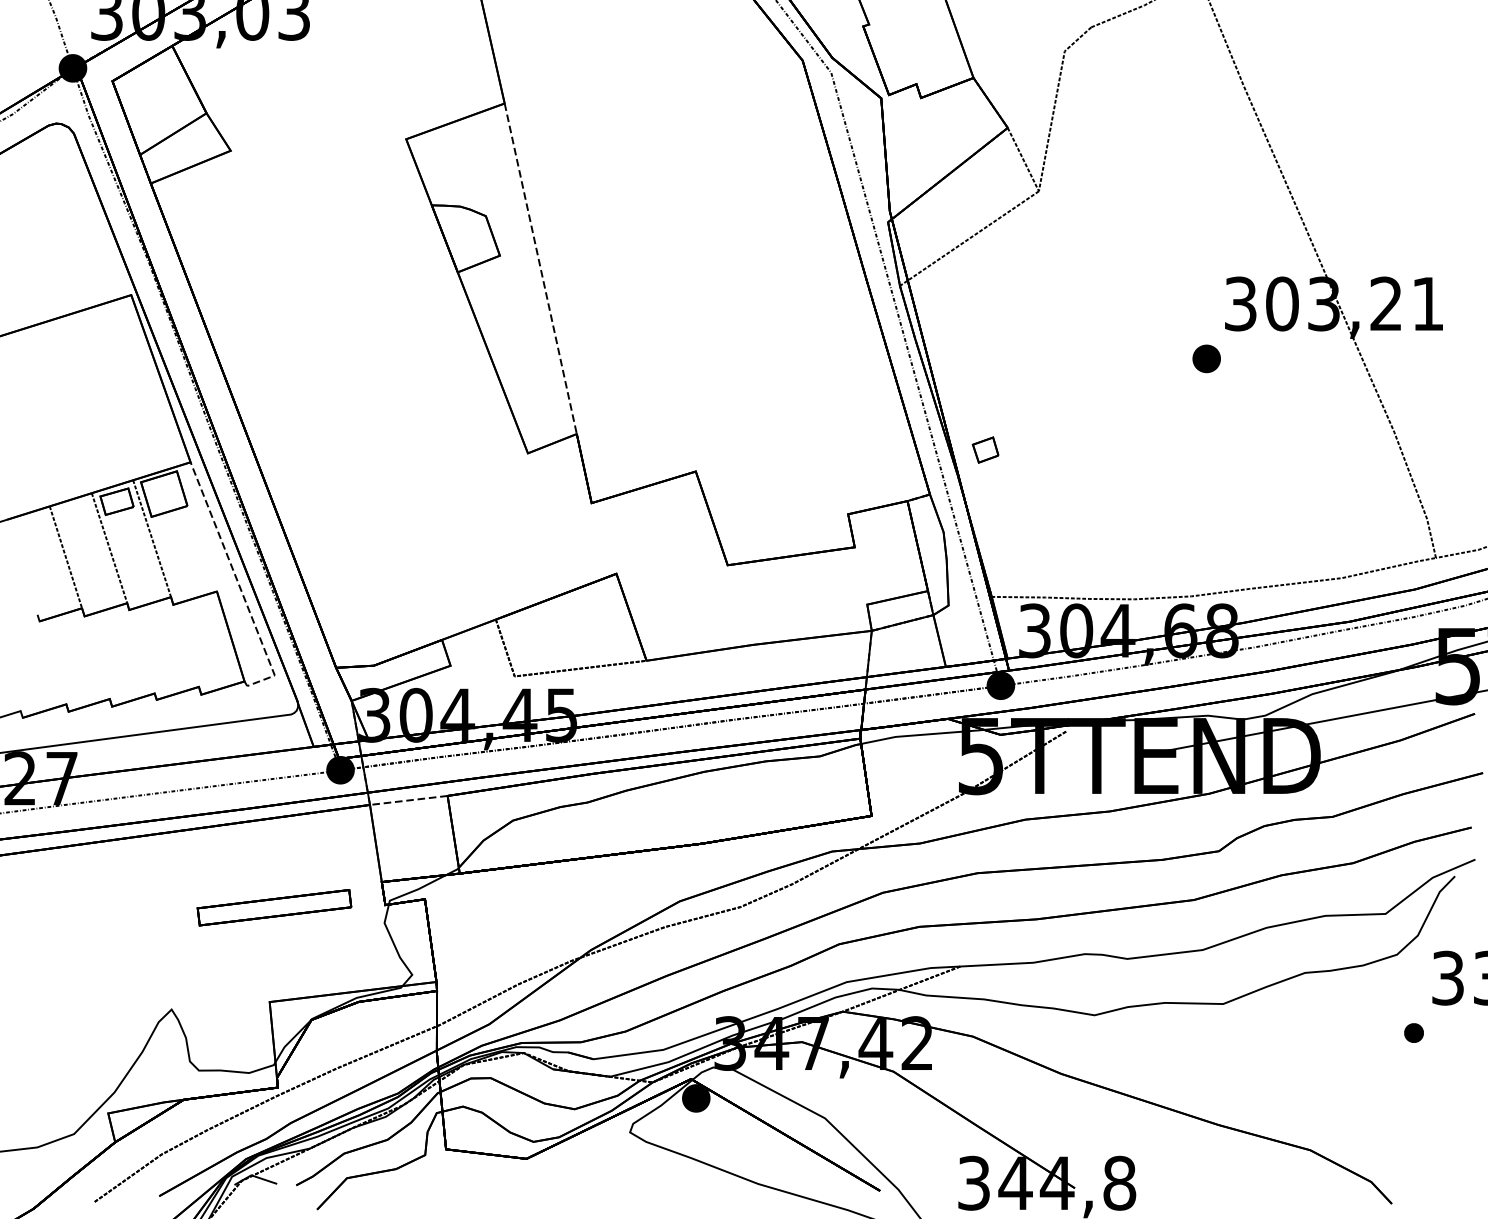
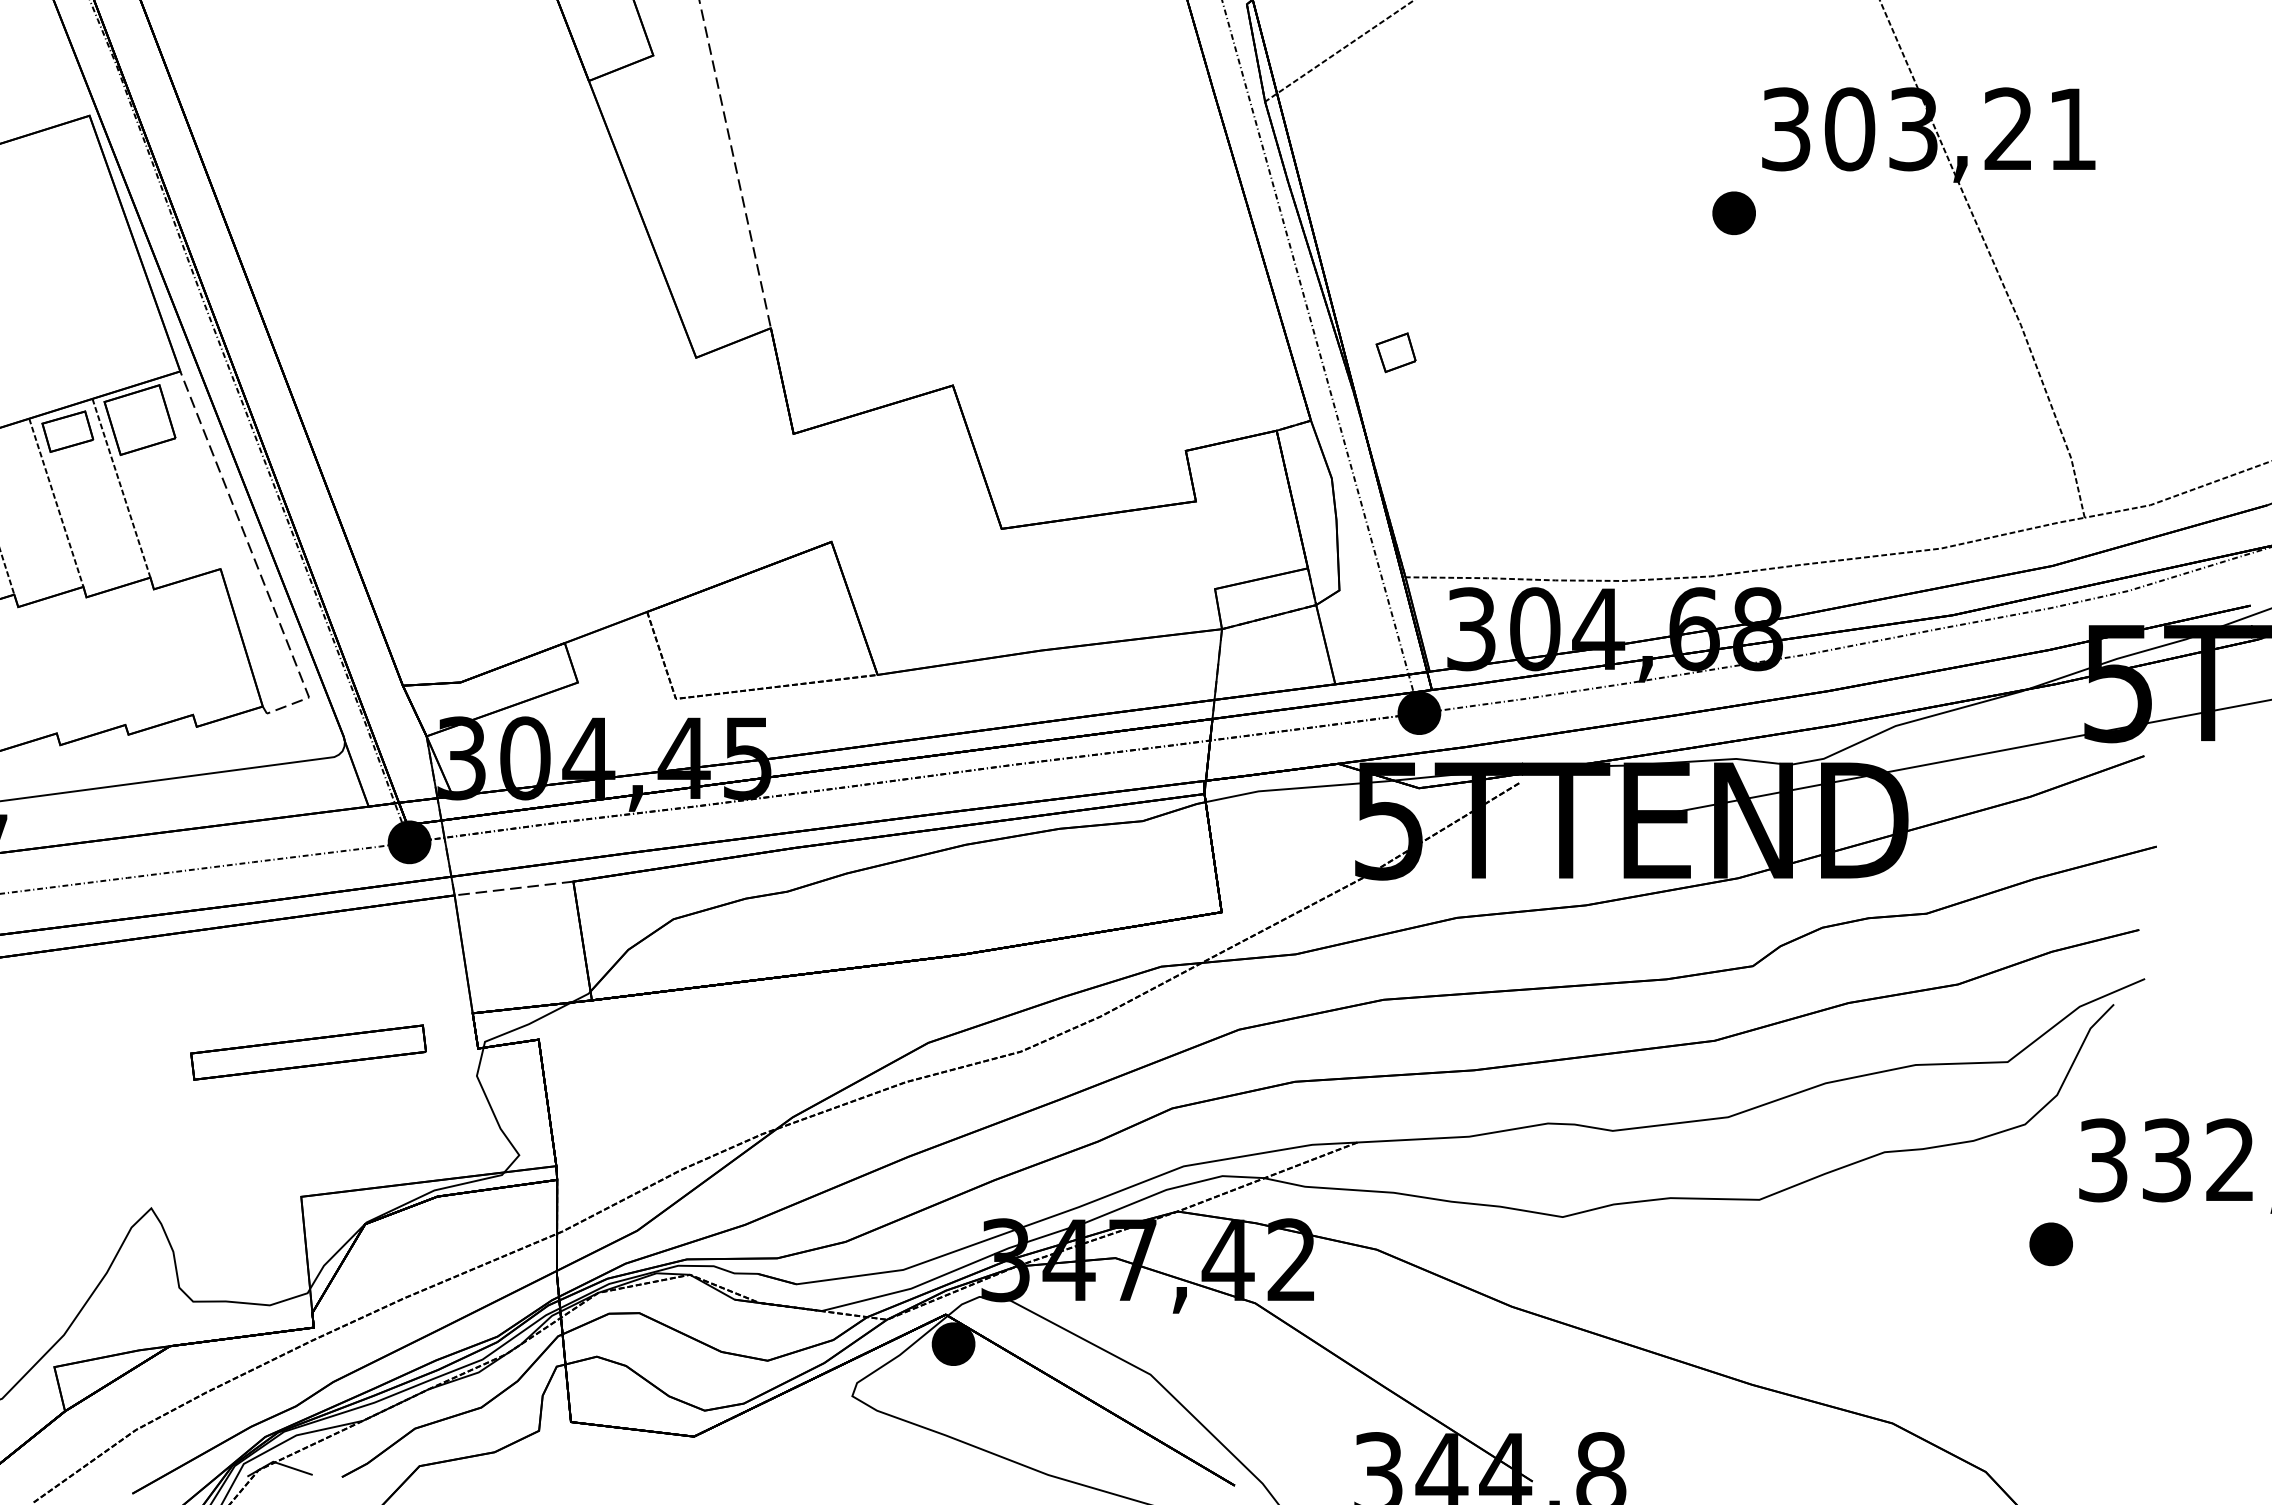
part: (1413, 1032) -> (2050, 1243), size x1.43

